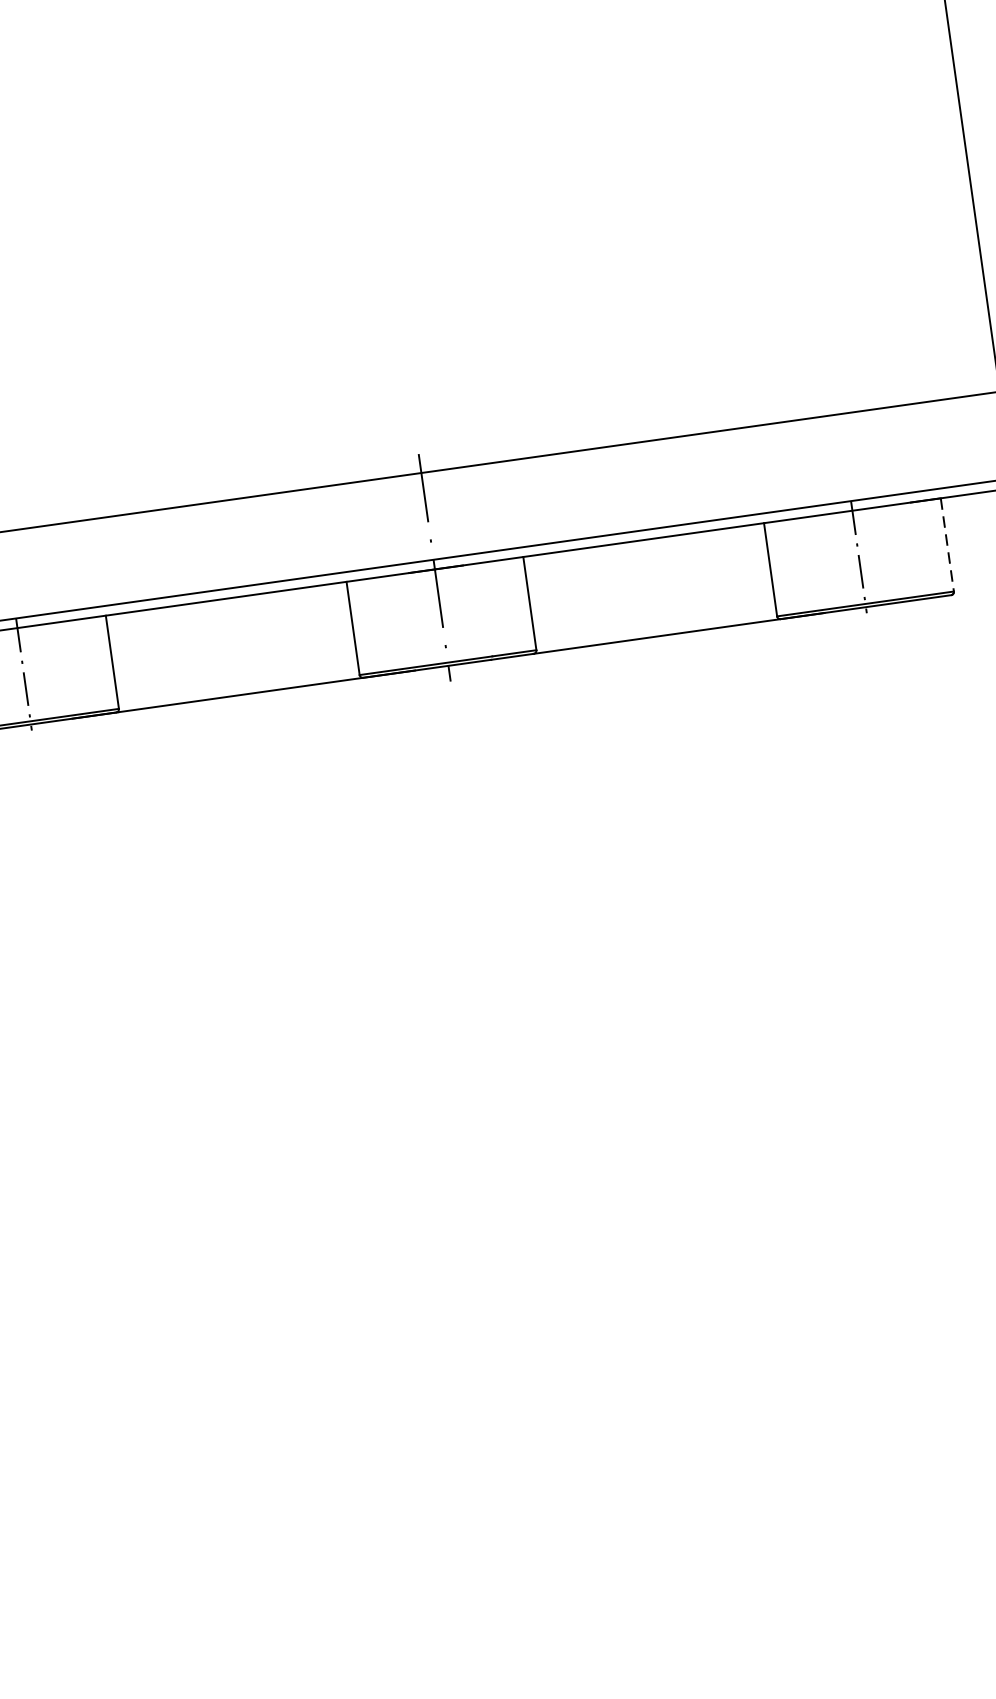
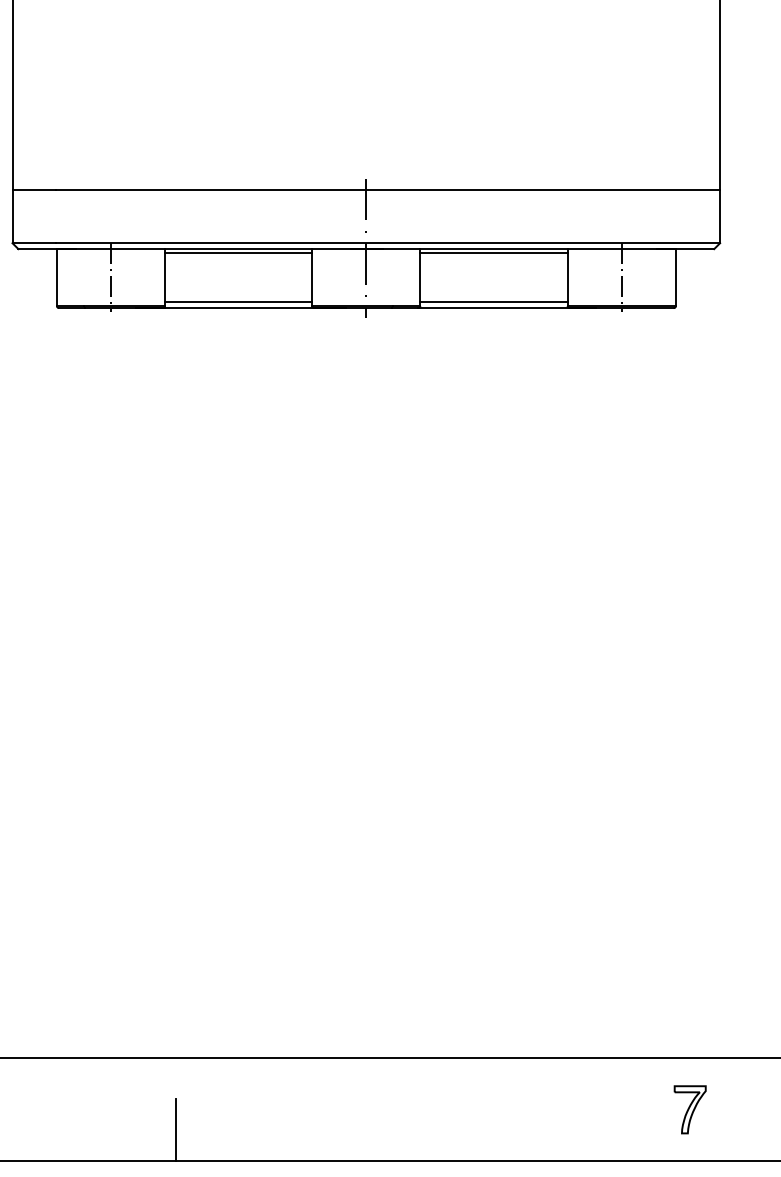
line: (947, 546) -> (675, 278), dashed -> solid
line: (643, 547) -> (493, 253), added
line: (226, 605) -> (238, 253), added
line: (655, 627) -> (493, 302), added
line: (238, 686) -> (238, 302), added

